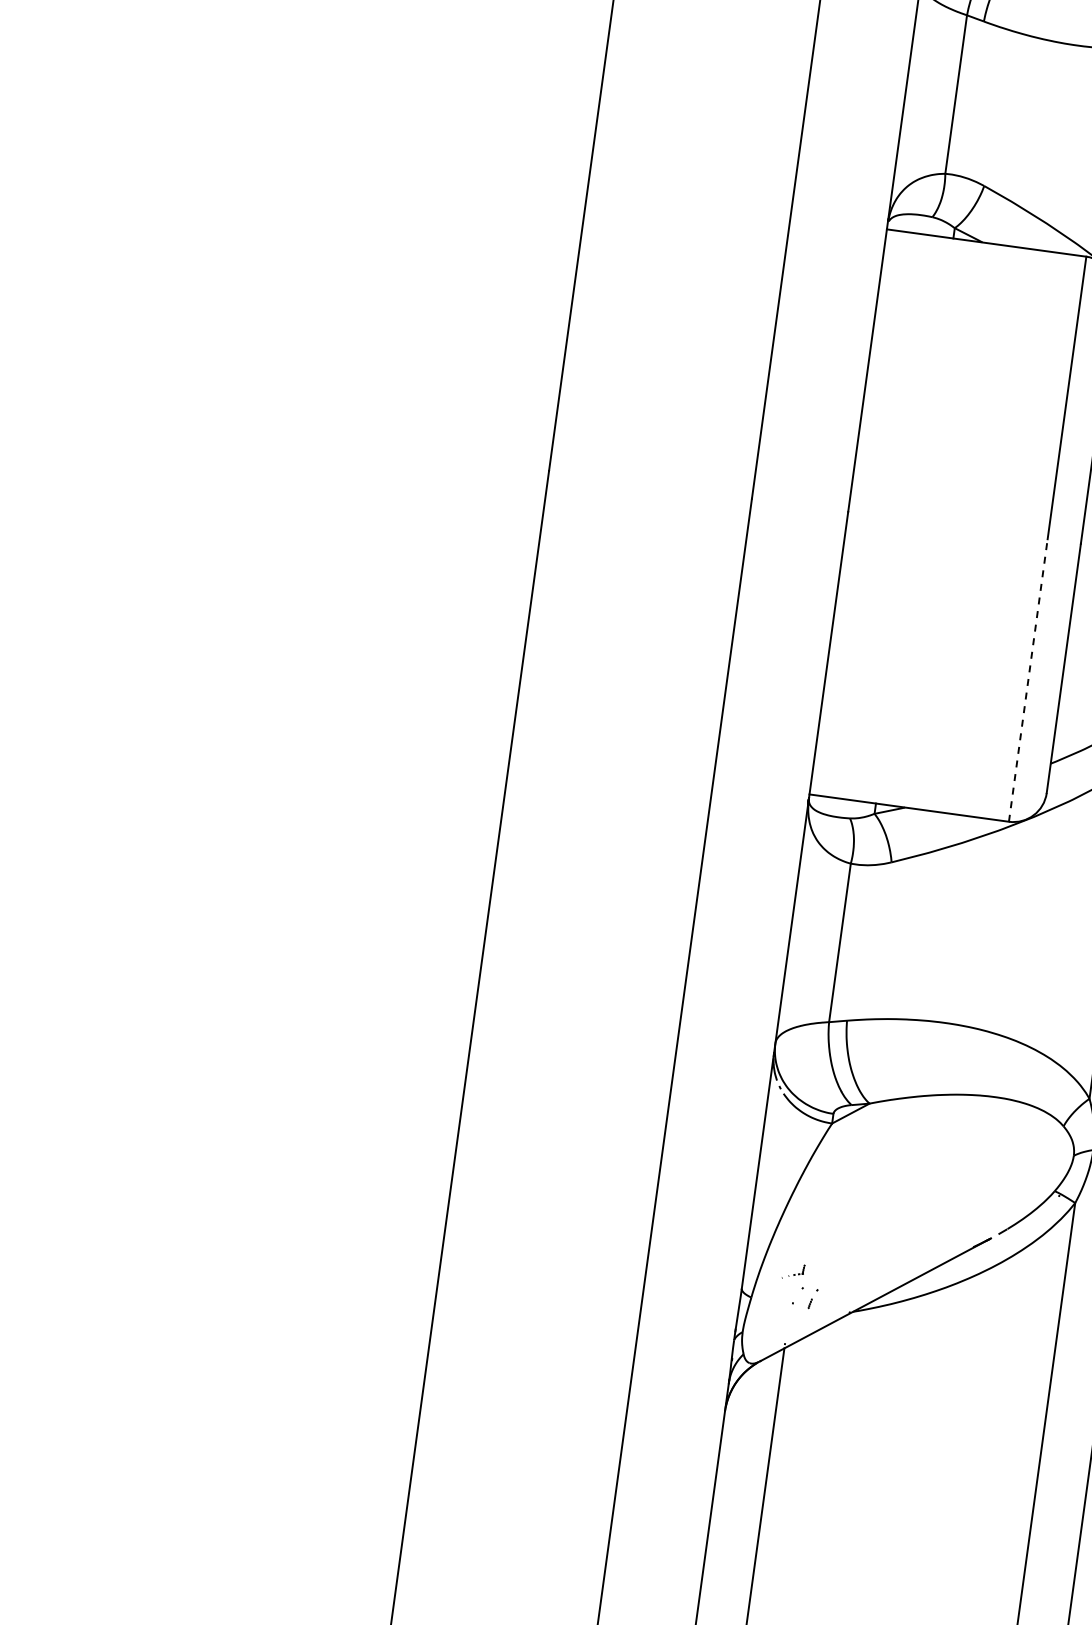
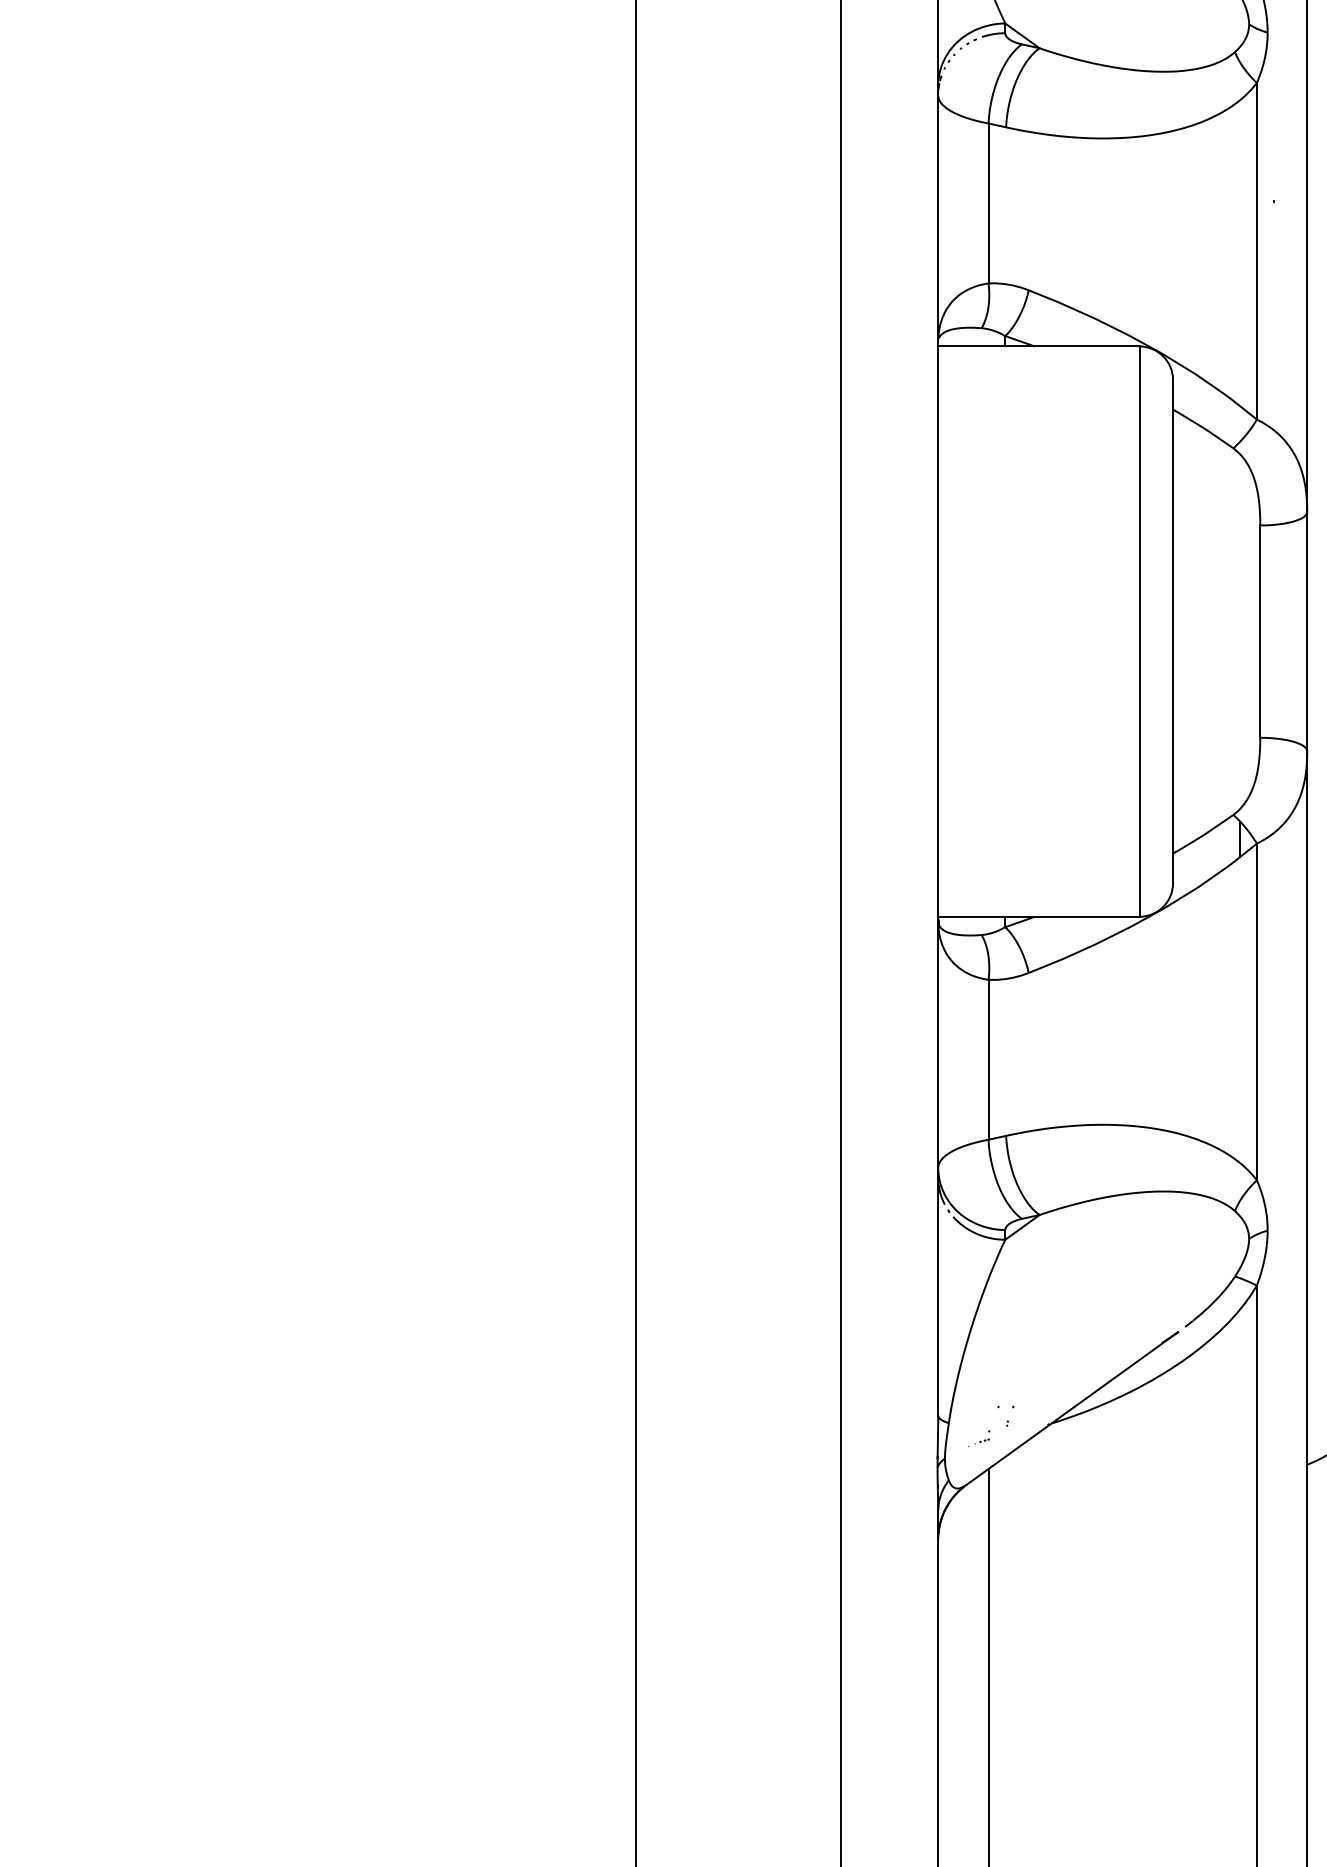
line: (1028, 680) -> (1139, 774), dashed -> solid
part: (793, 1271) -> (979, 1438), moved

